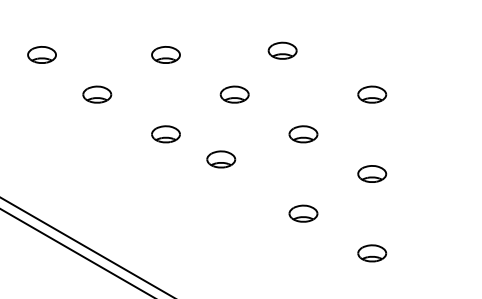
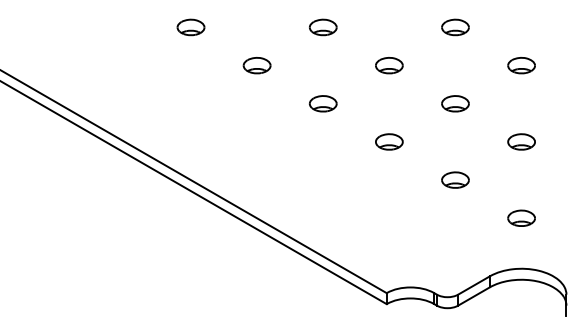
part: (282, 50) -> (455, 27), moved
part: (41, 55) -> (190, 27), moved
part: (221, 158) -> (389, 141), moved

